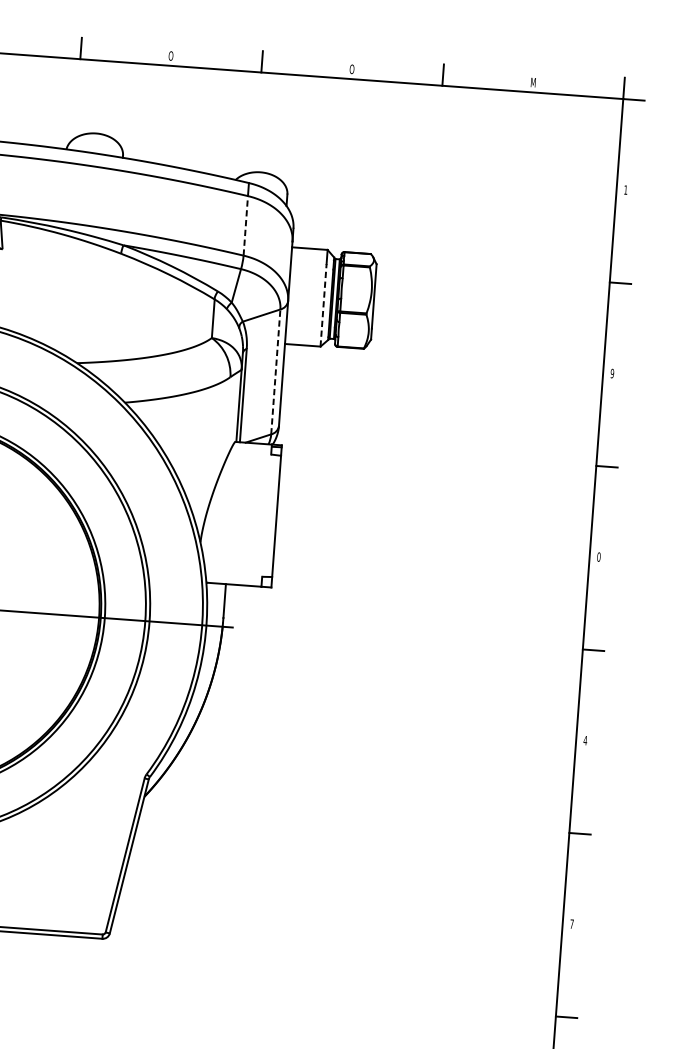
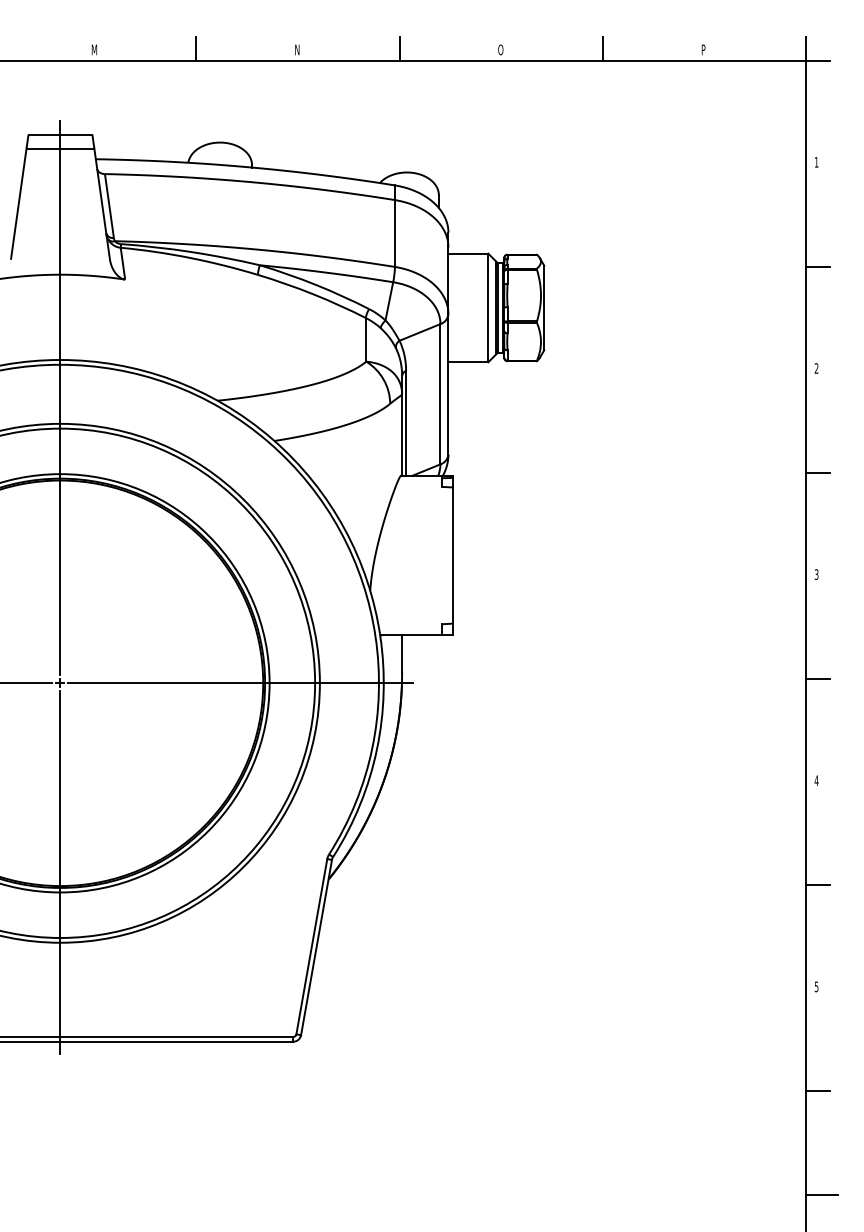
text: (171, 55) -> (297, 49), O -> N
text: (533, 82) -> (704, 49), M -> P
line: (245, 225) -> (394, 233), dashed -> solid
line: (323, 304) -> (488, 315), dashed -> solid
line: (275, 371) -> (440, 393), dashed -> solid
text: (612, 373) -> (816, 368), 9 -> 2
text: (598, 557) -> (816, 574), 0 -> 3
text: (571, 923) -> (816, 986), 7 -> 5

